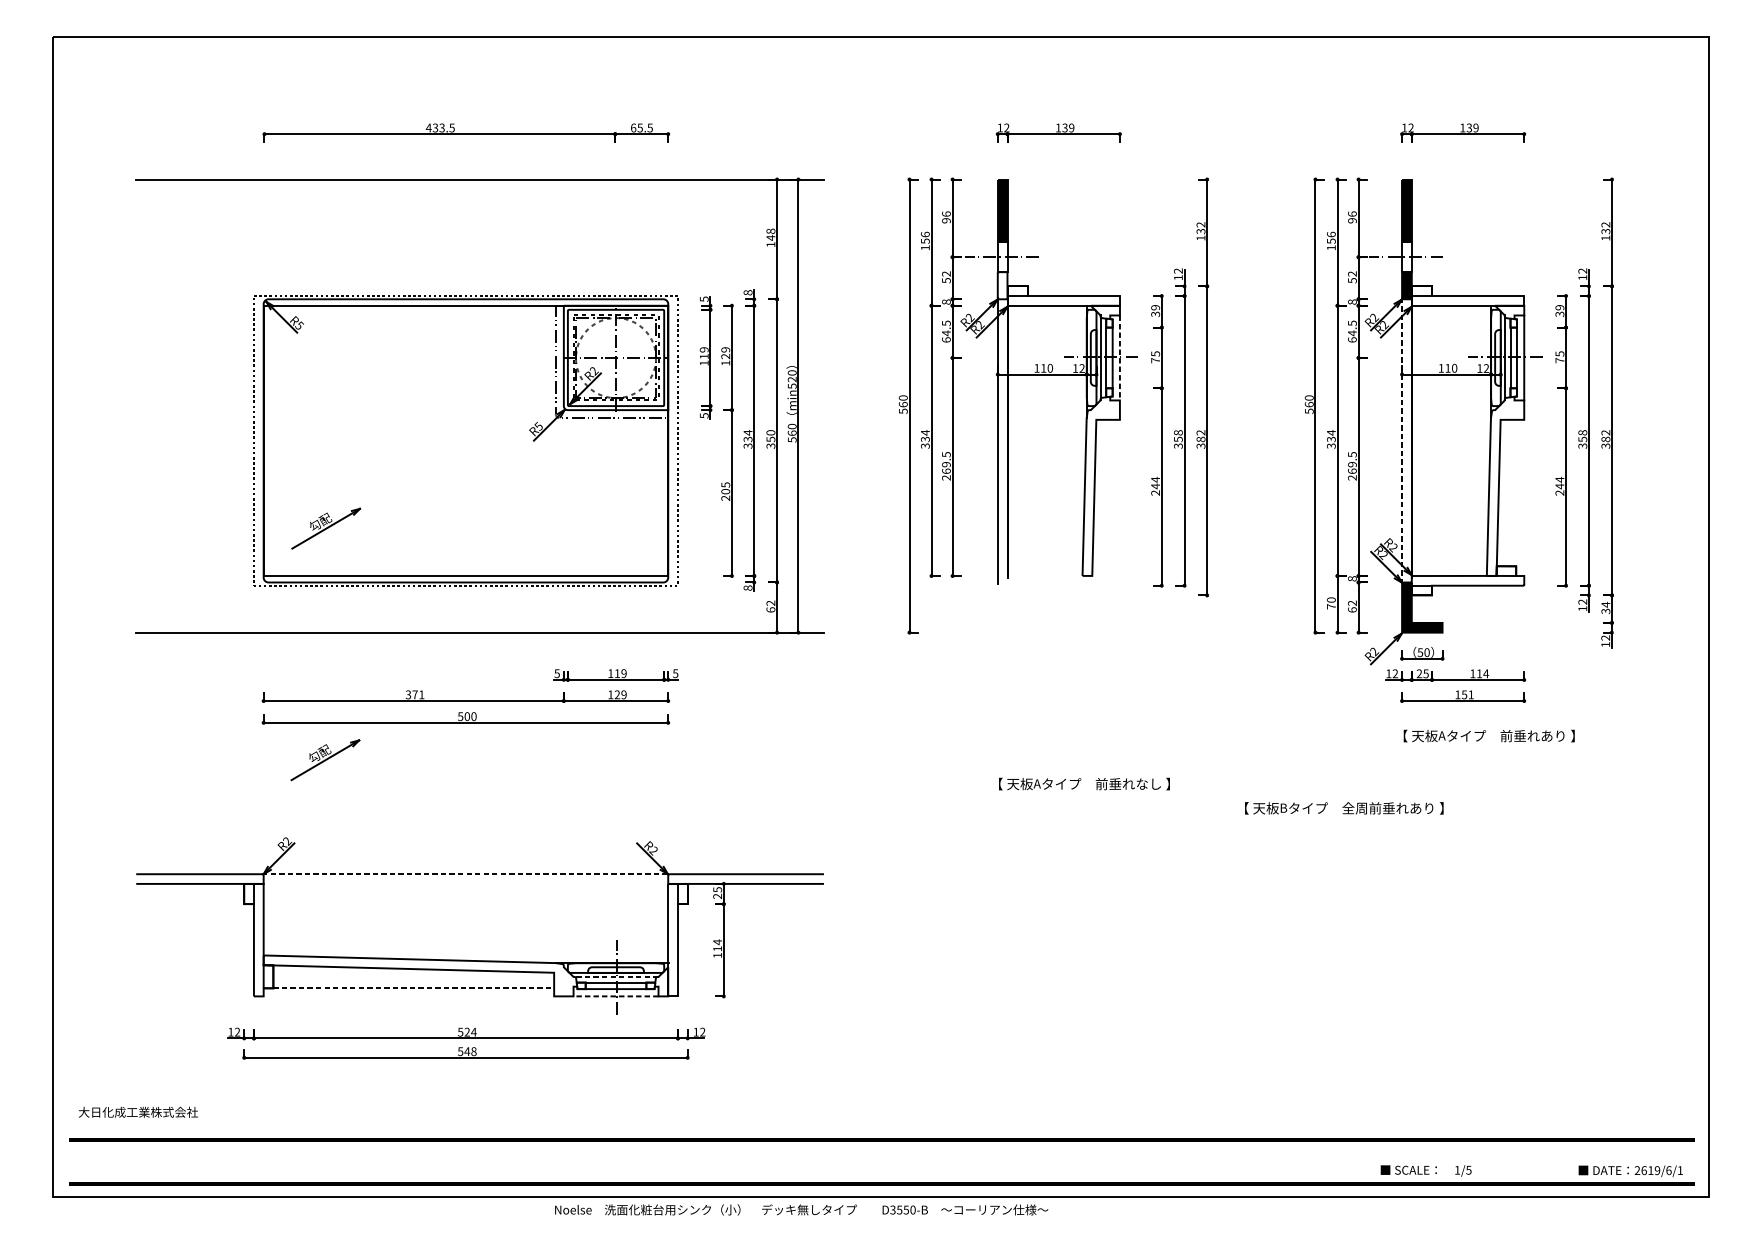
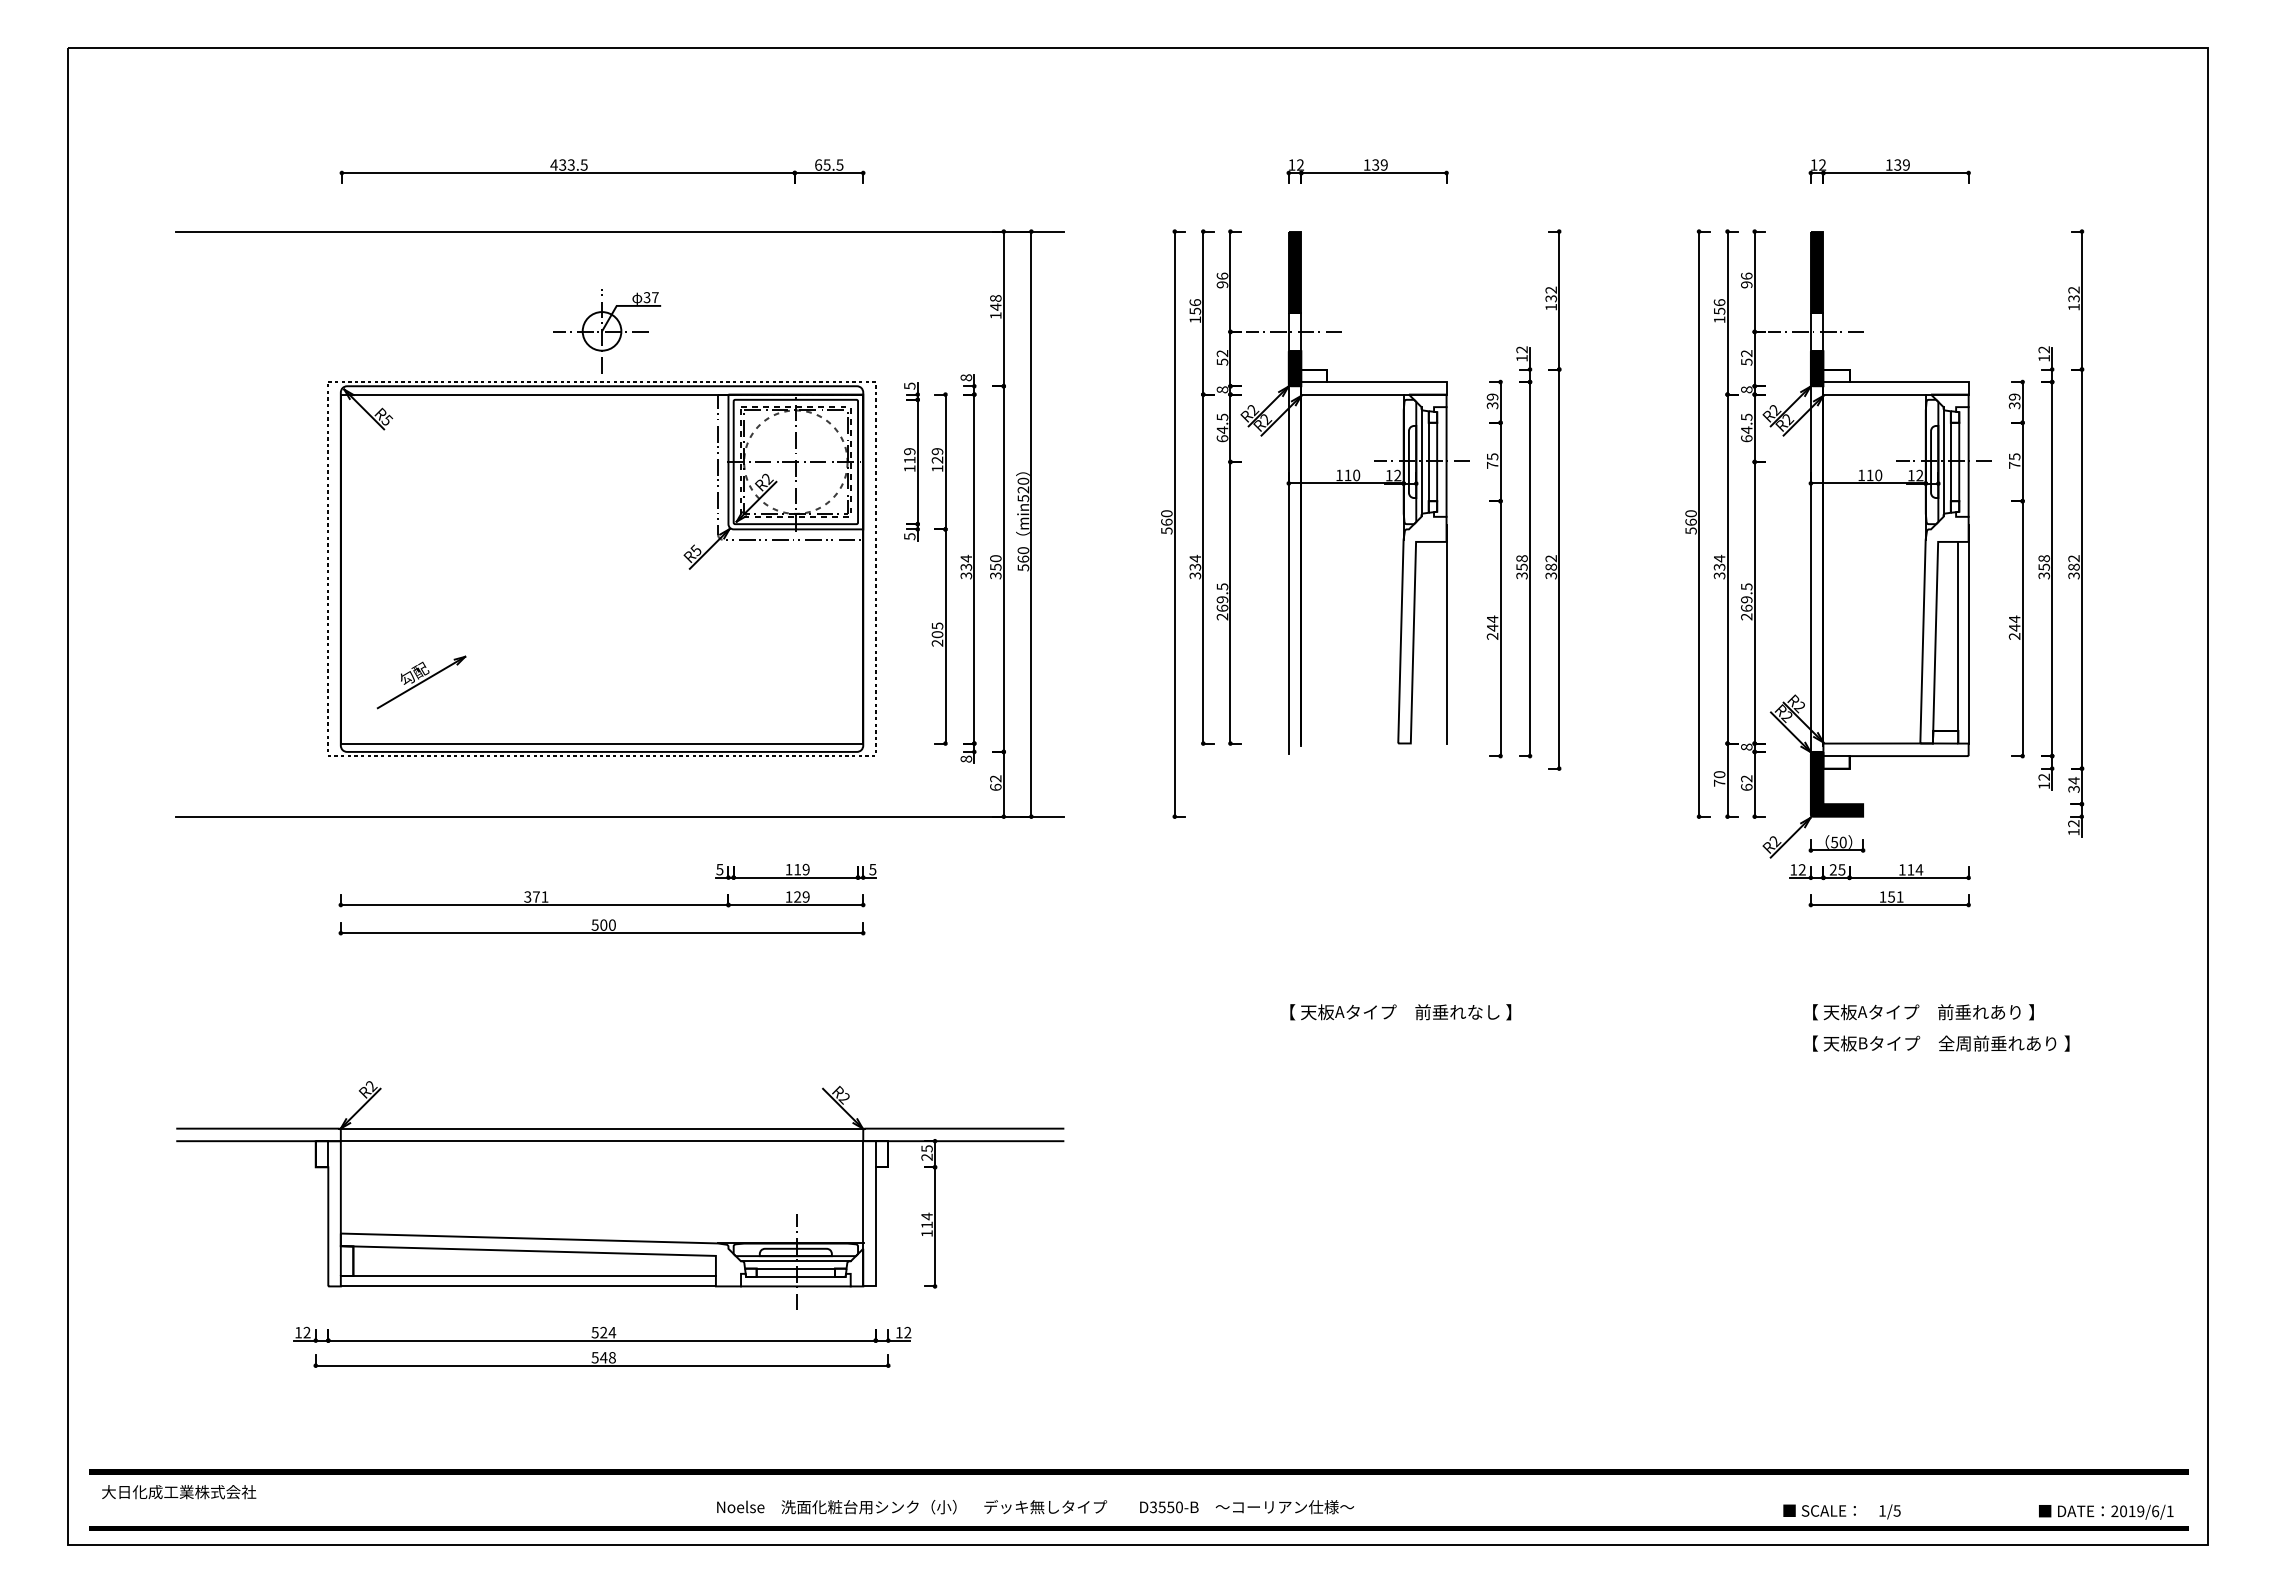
part: (470, 256) -> (607, 331), added
fill: (1002, 285) -> (1294, 368), added
line: (1119, 358) -> (1446, 462), dashed -> solid
line: (1401, 441) -> (1810, 569), dashed -> solid
line: (1119, 491) -> (1446, 634), added
line: (1524, 491) -> (1968, 634), added
line: (1516, 493) -> (1958, 636), added
text: (1489, 736) -> (1923, 1012), moved
part: (325, 760) -> (420, 981), removed
text: (1344, 808) -> (1941, 1043), moved
line: (466, 874) -> (602, 1128), dashed -> solid
line: (465, 884) -> (601, 1141), added
line: (615, 977) -> (795, 1261), dashed -> solid
line: (414, 987) -> (535, 1275), dashed -> solid
line: (408, 996) -> (527, 1286), added
line: (615, 996) -> (795, 1286), dashed -> solid
text: (138, 1112) -> (179, 1492), moved
text: (1644, 1169) -> (2123, 1510), 2619/6/1 -> 2019/6/1
text: (801, 1210) -> (1035, 1507), moved

